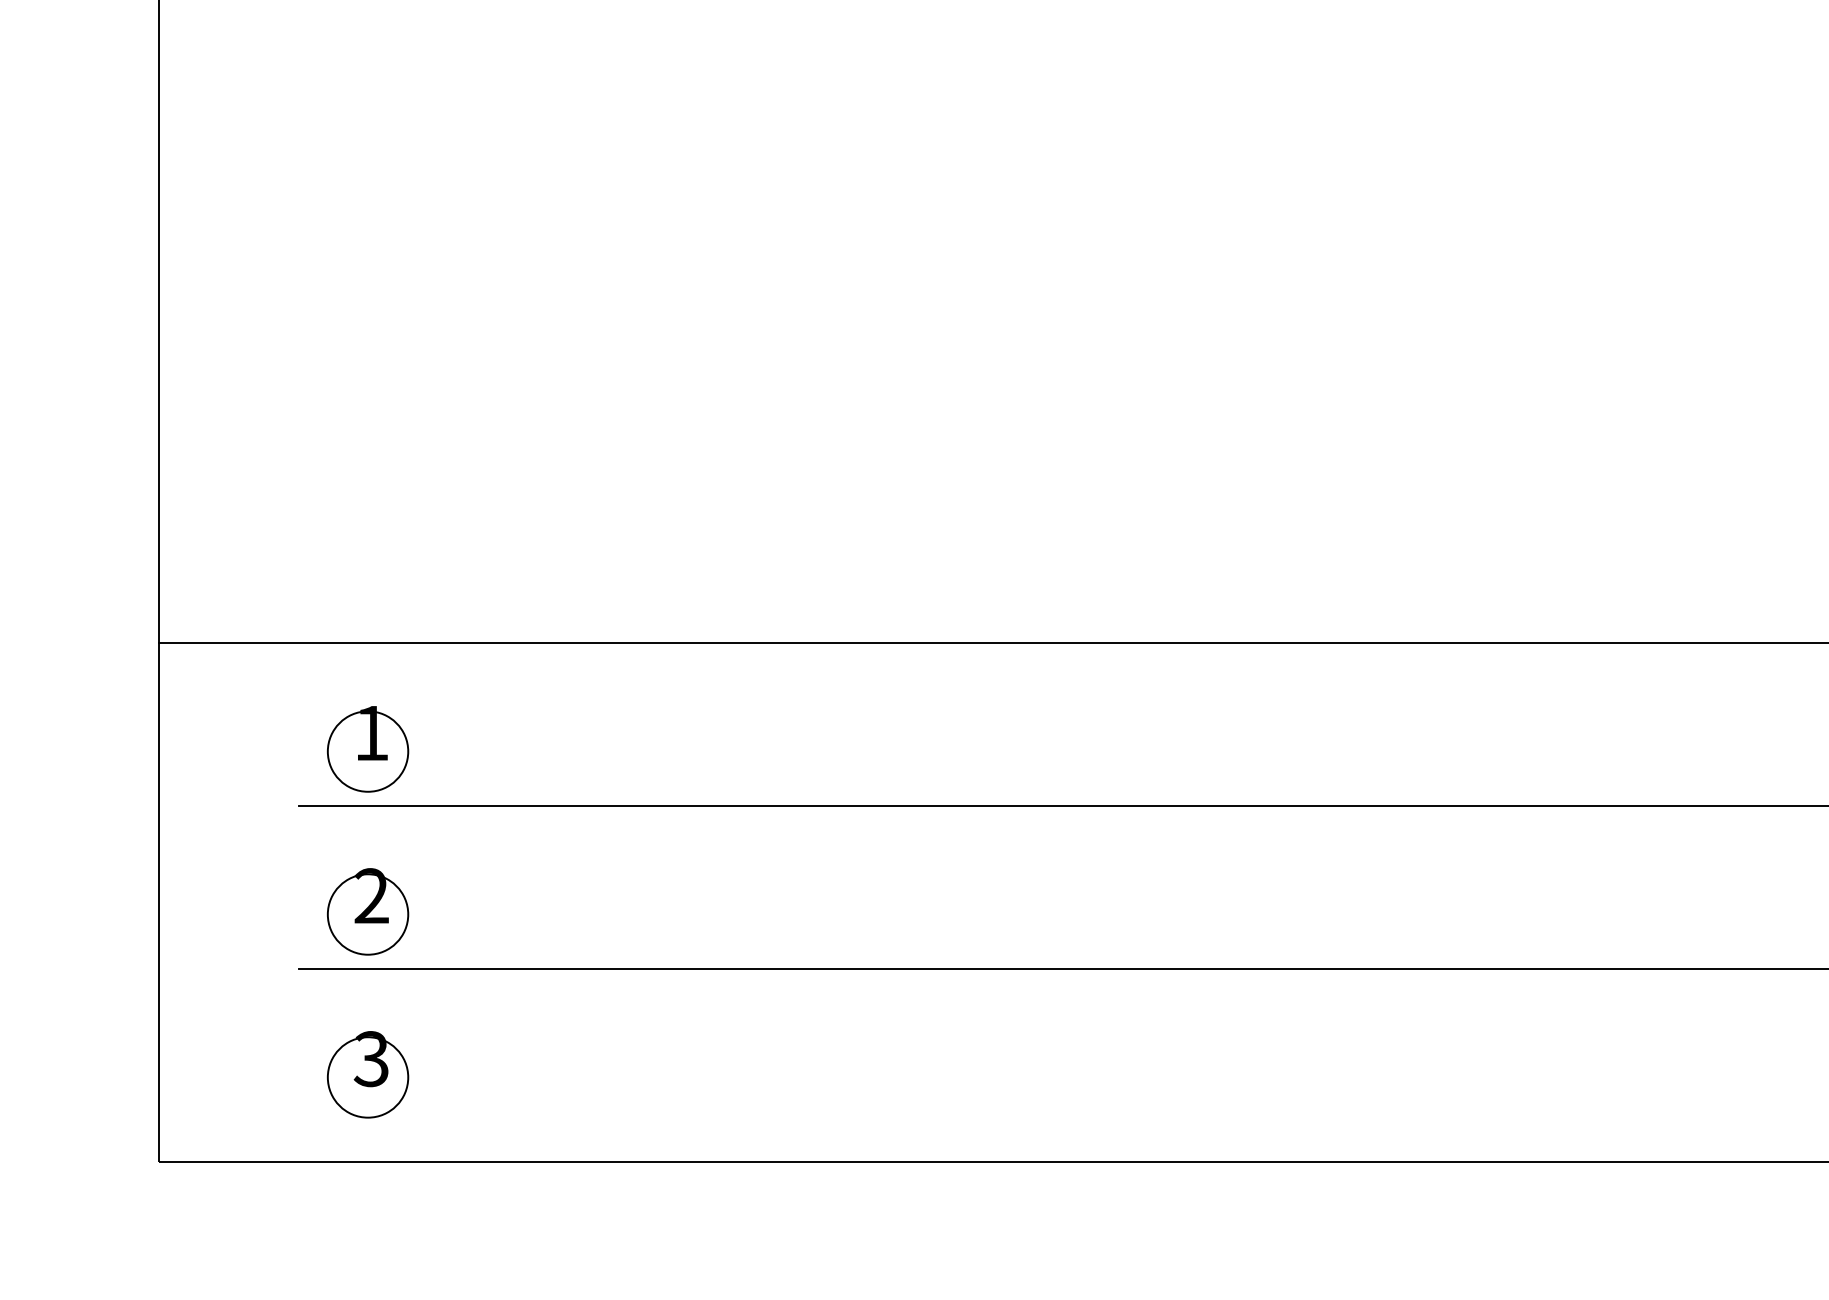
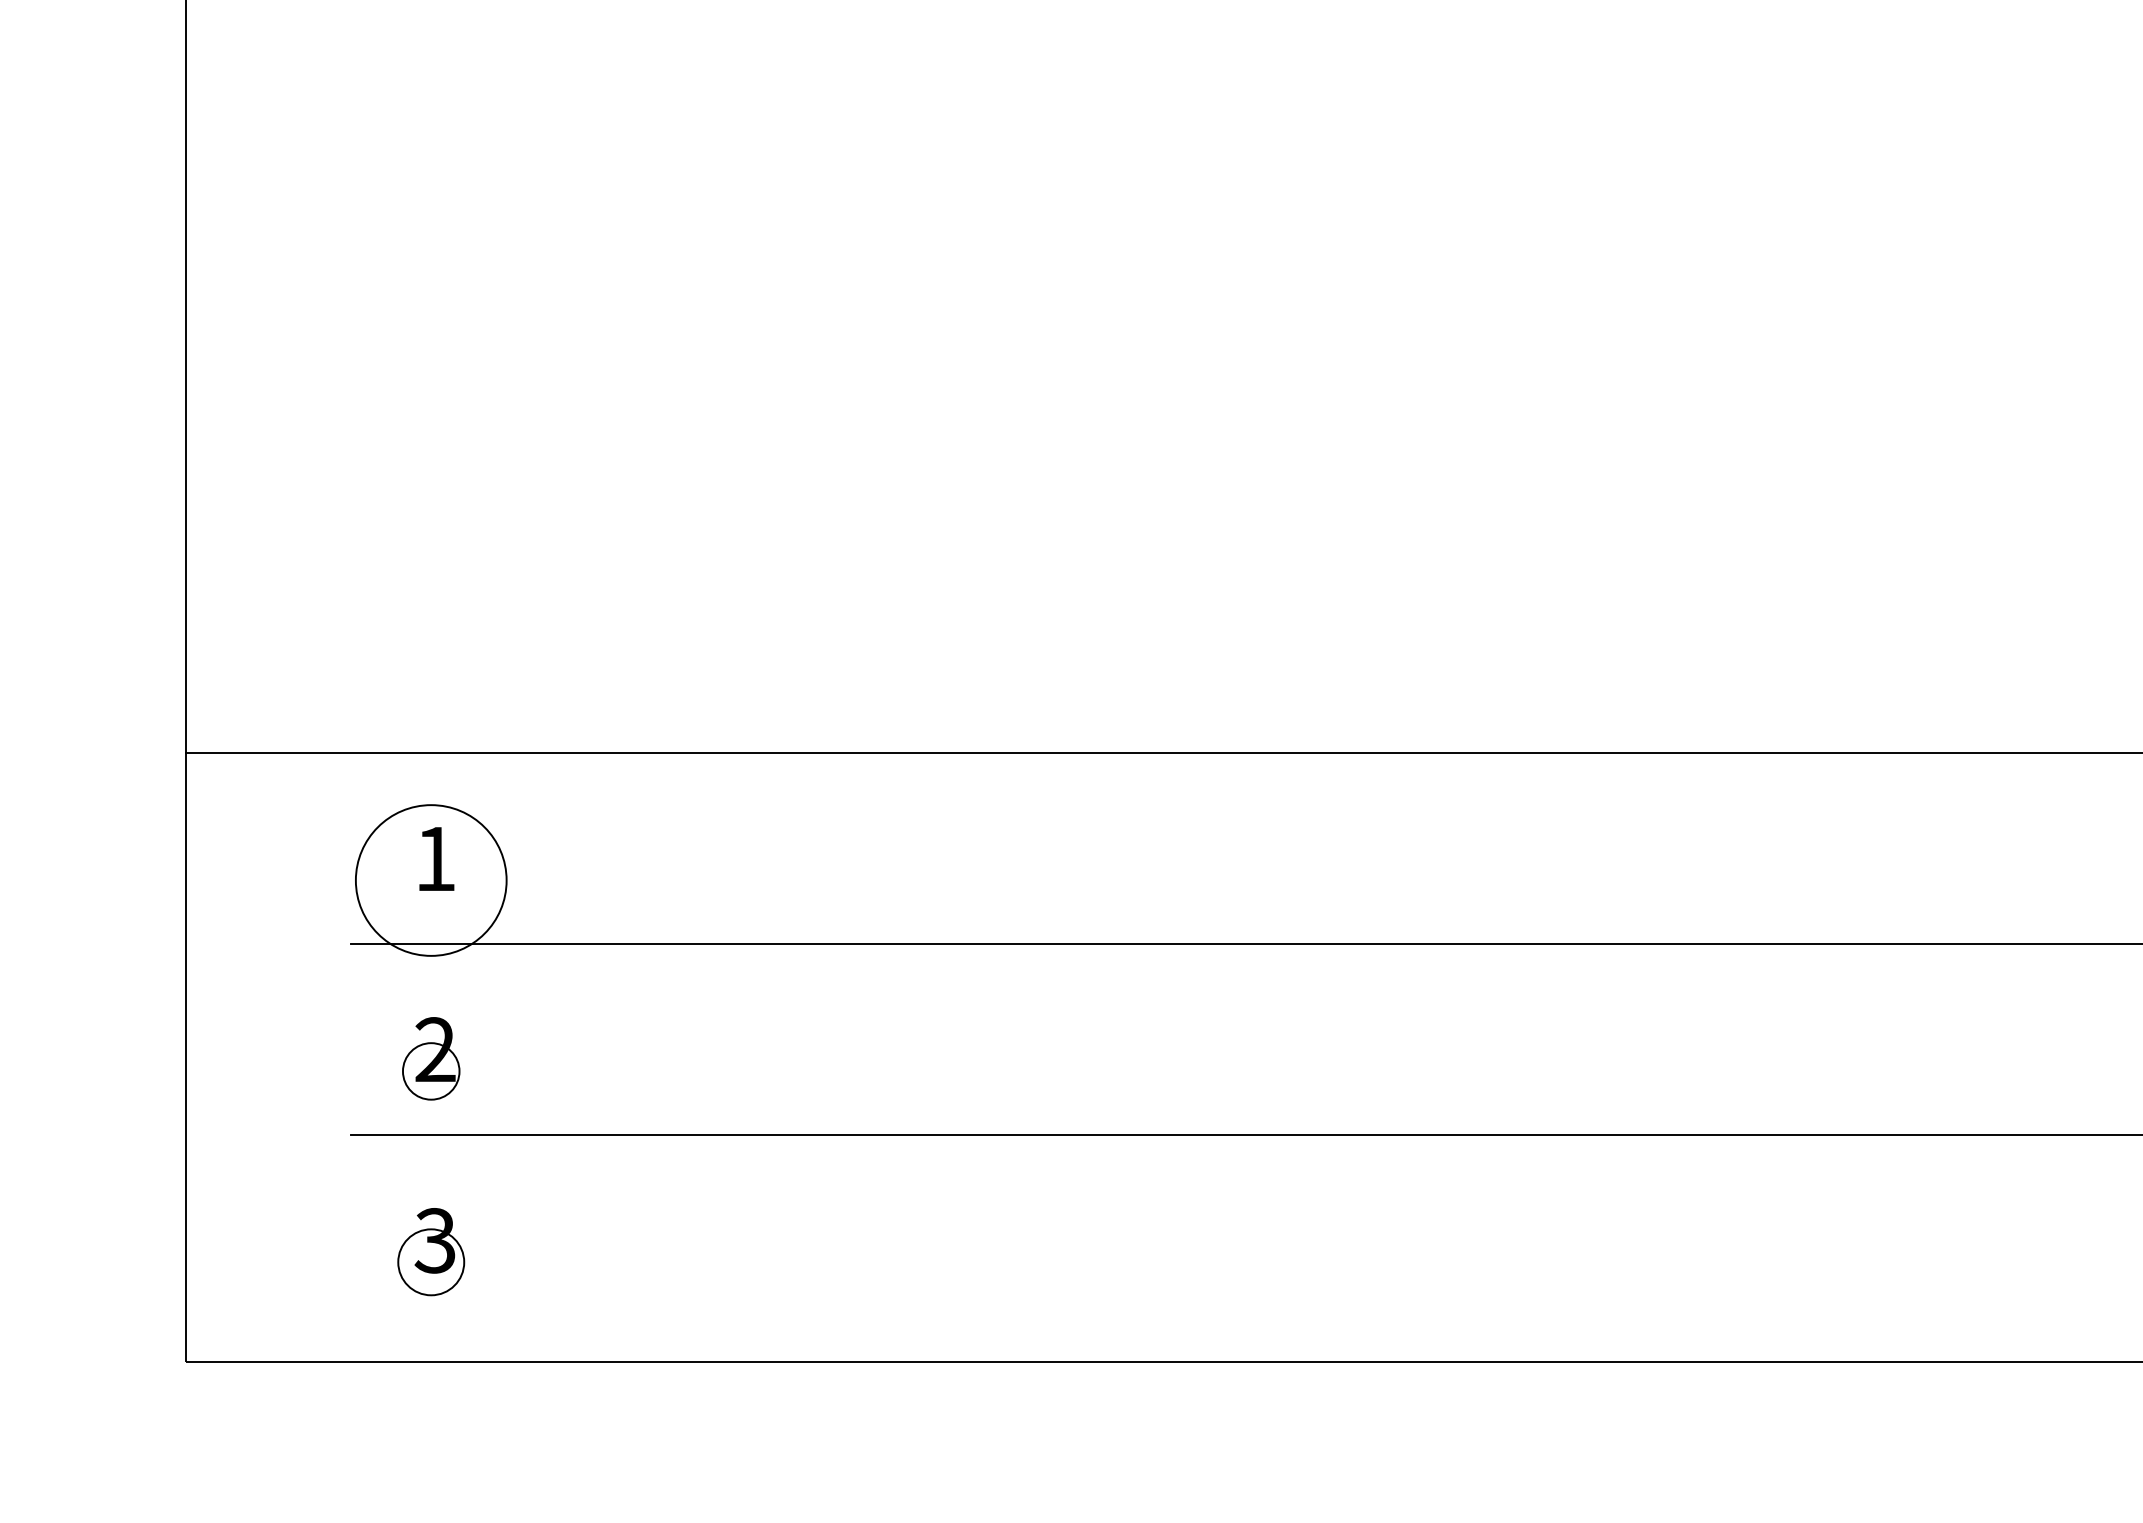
circle: (368, 751) -> (431, 880), size x1.6
circle: (368, 914) -> (431, 1071), size x0.6
circle: (368, 1077) -> (431, 1262), size x0.7

